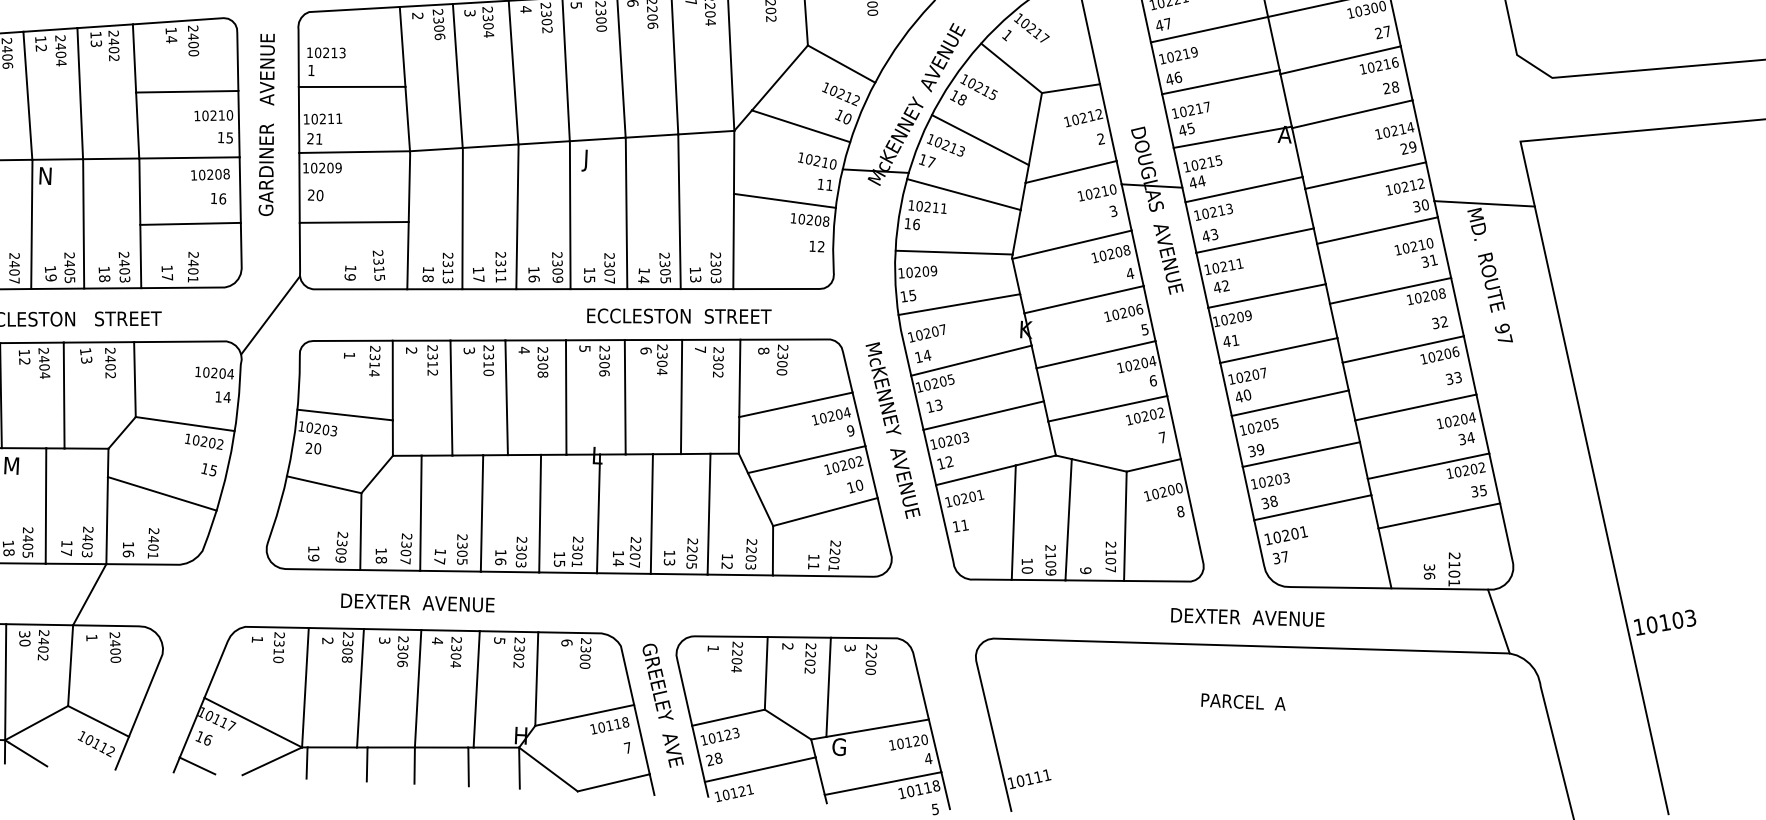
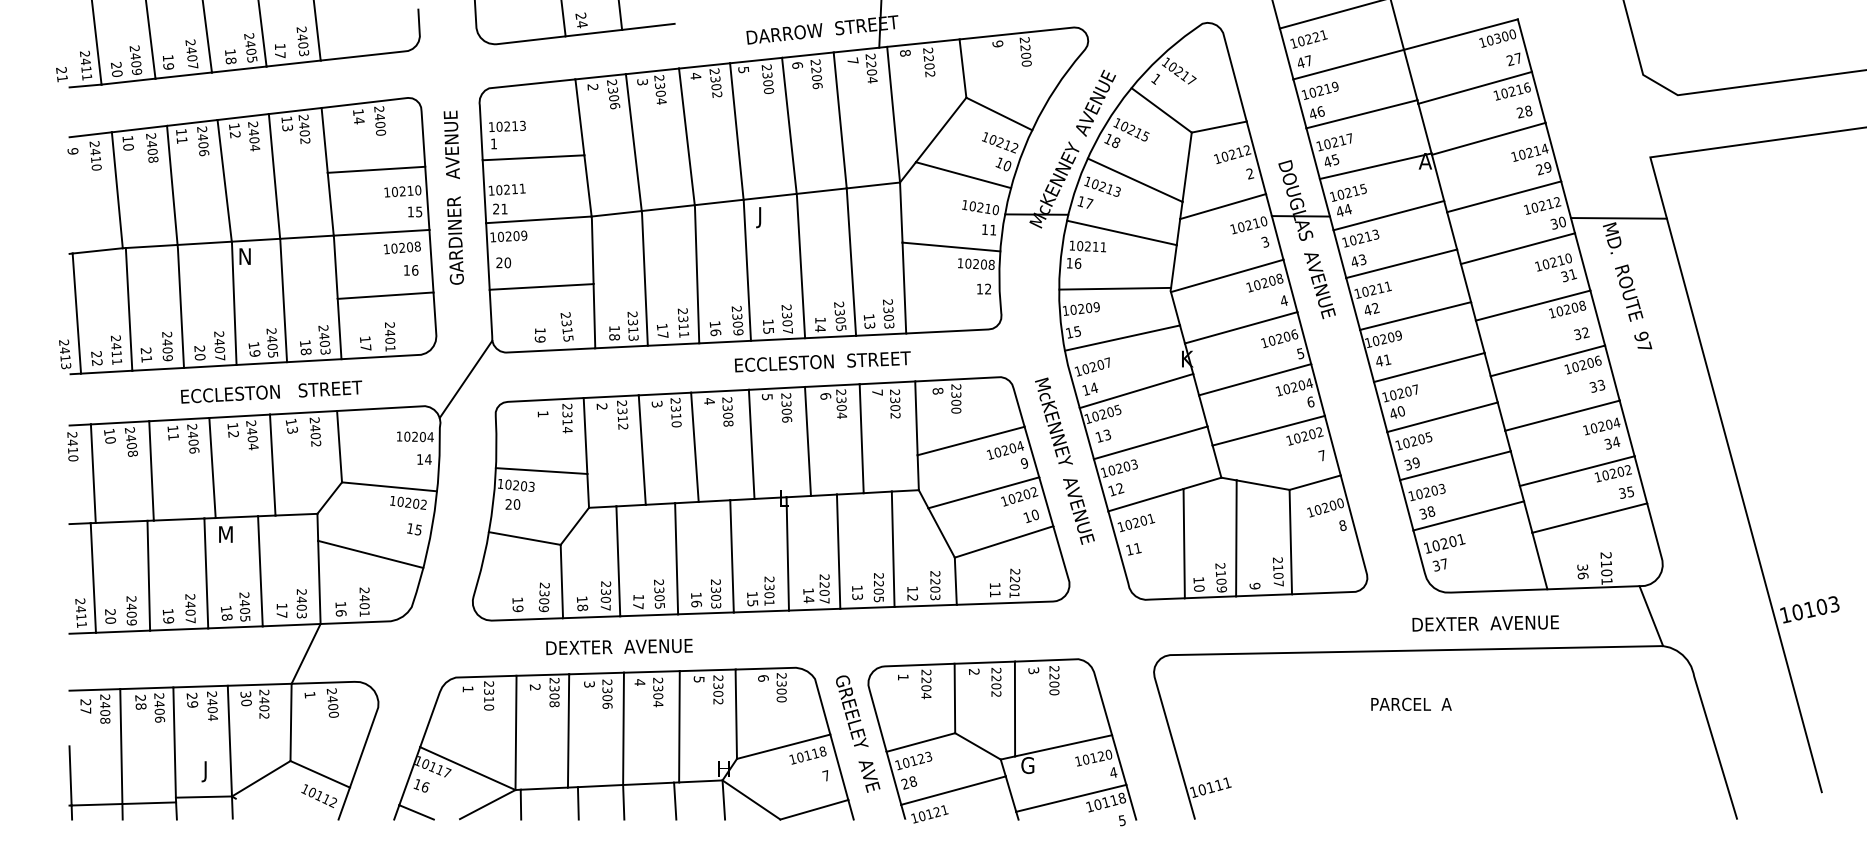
text: (678, 315) -> (822, 361), moved
text: (1247, 617) -> (1485, 623), moved
line: (28, 753) -> (254, 808), removed

